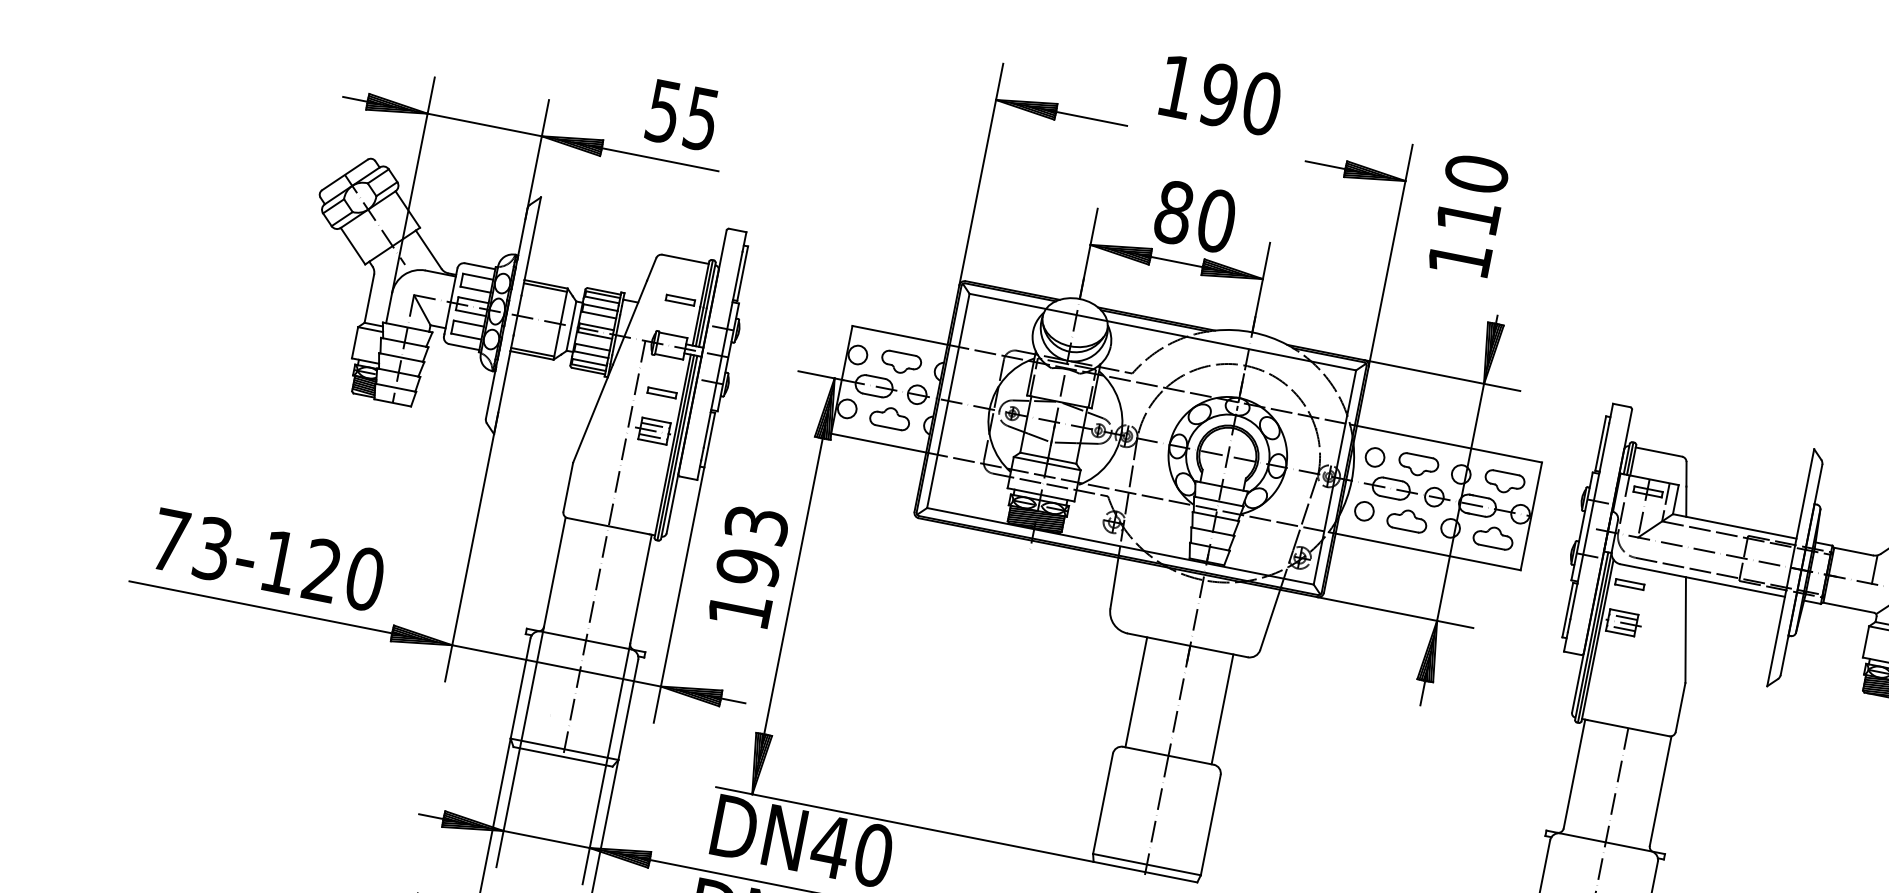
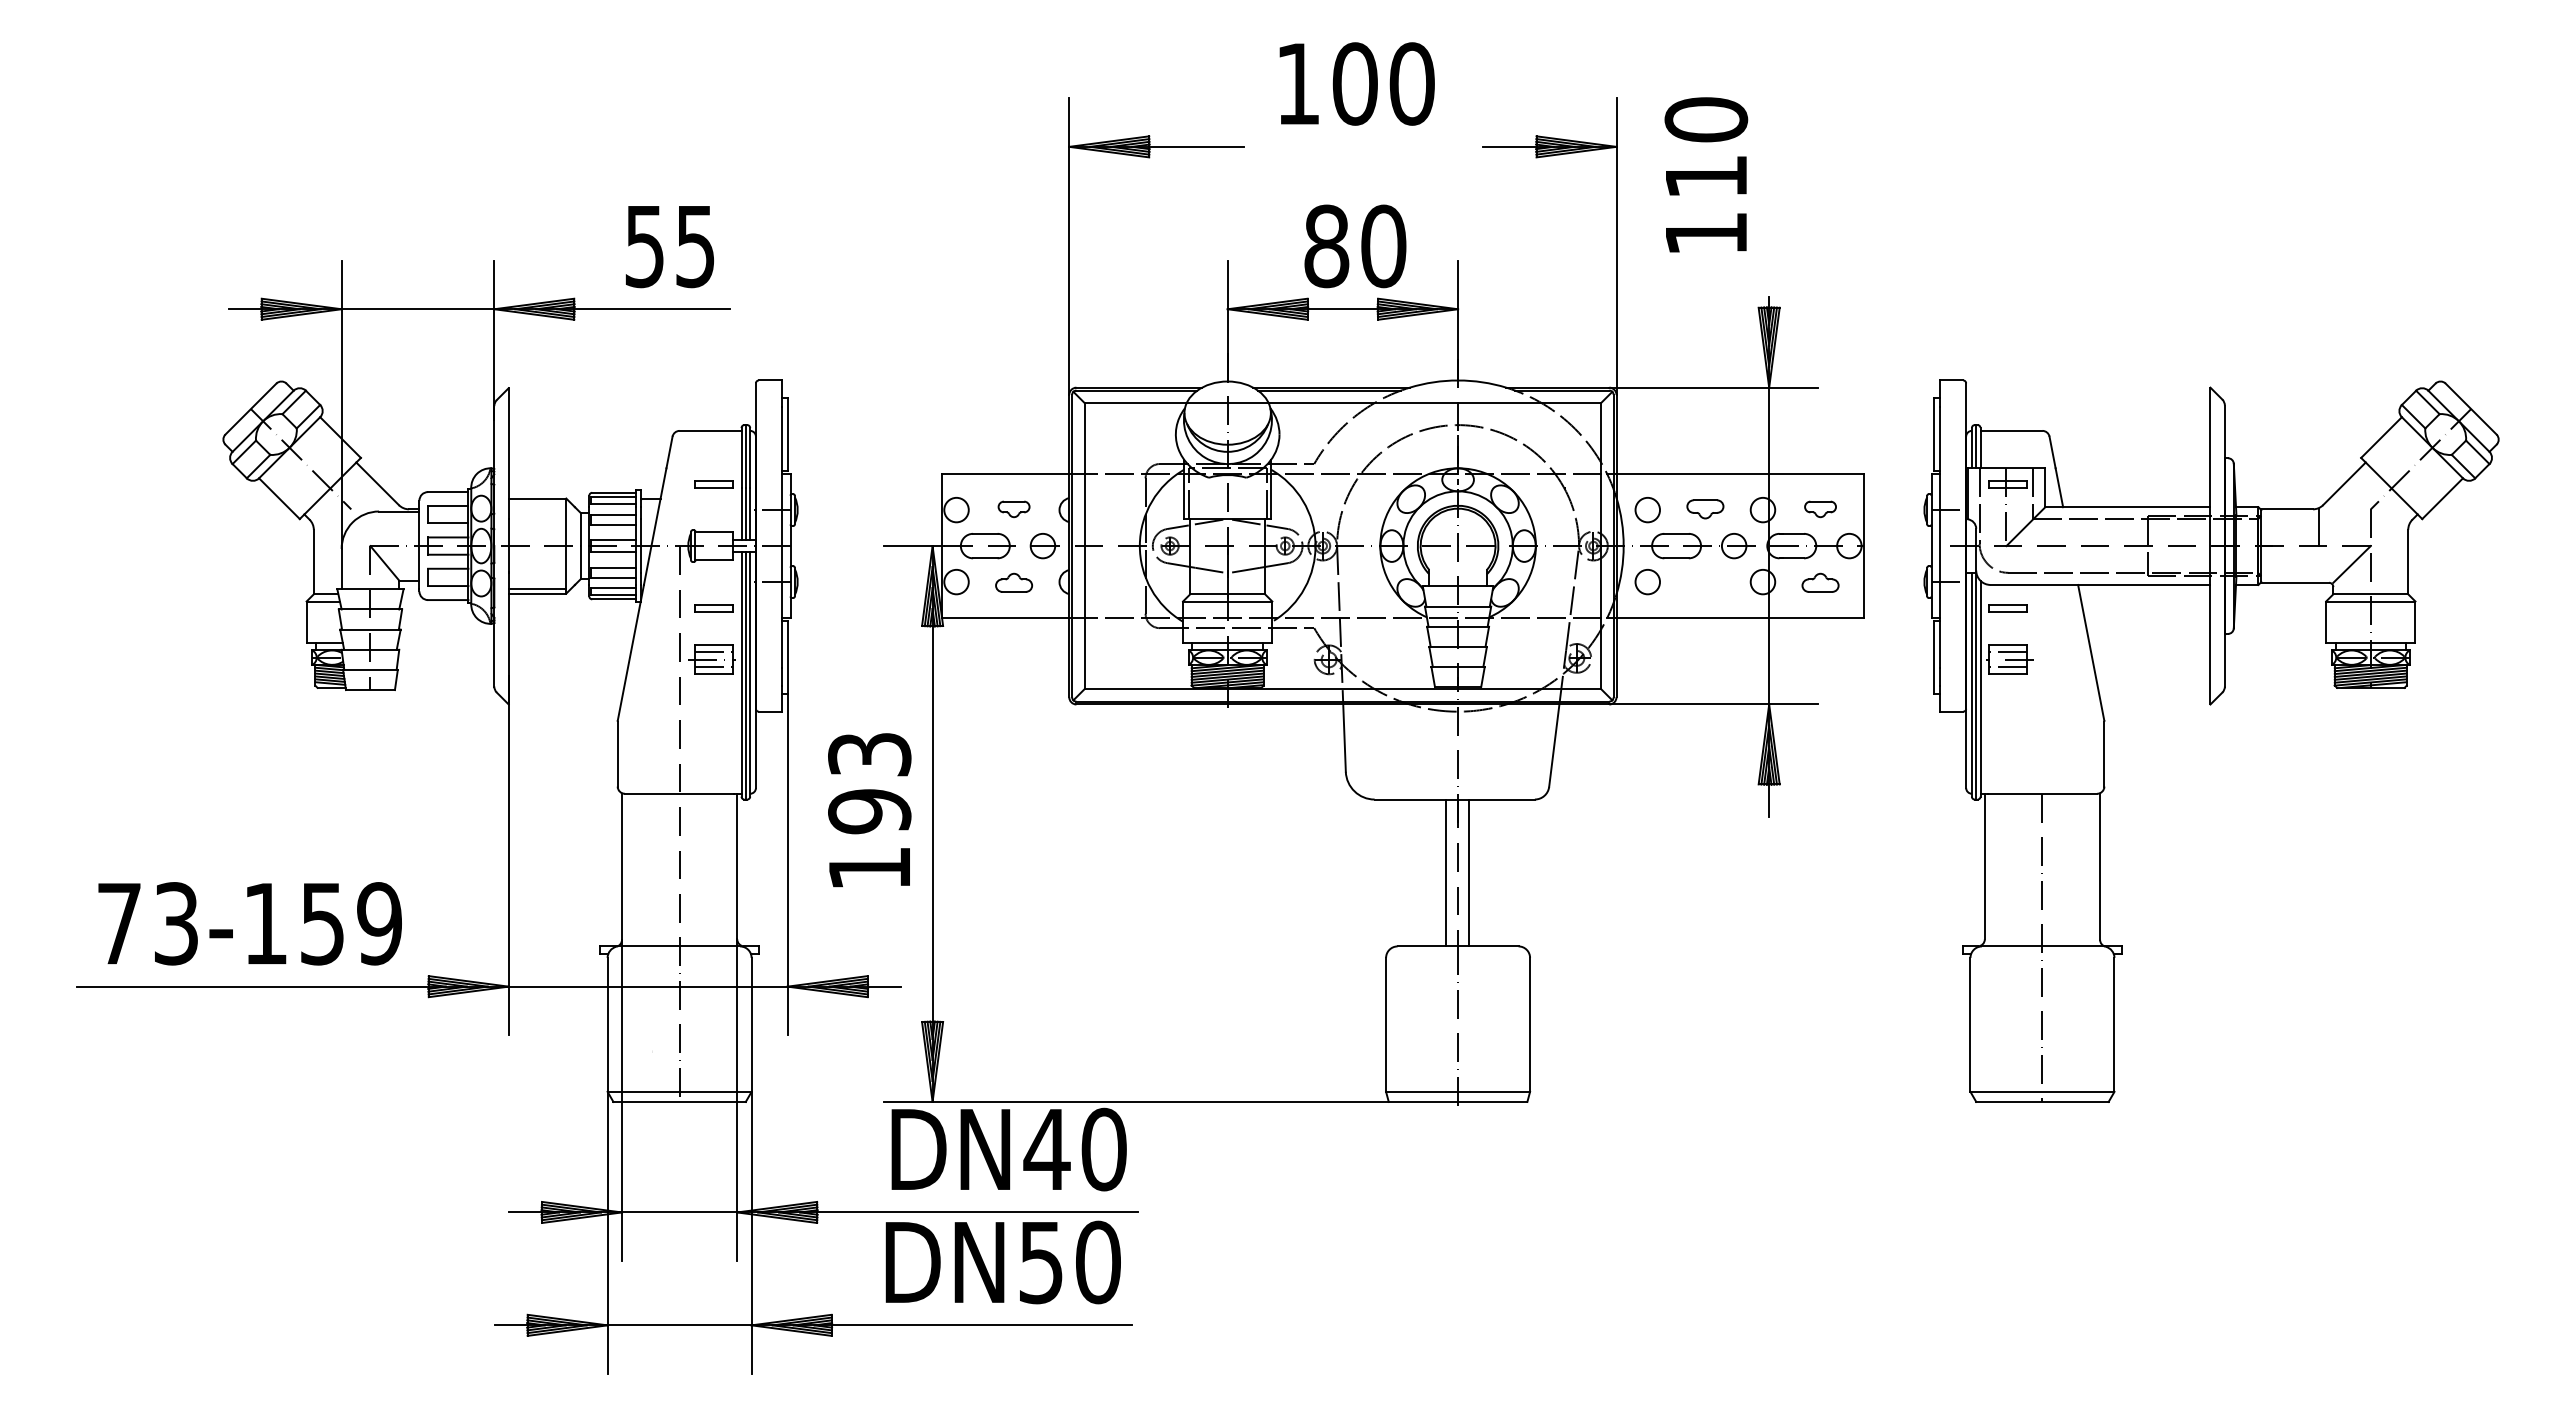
text: (1218, 94) -> (1354, 83), 190 -> 100
line: (545, 287) -> (537, 502), removed
part: (900, 363) -> (1013, 509), size x0.6
part: (889, 417) -> (1013, 582), size x0.7
part: (1418, 465) -> (1705, 509), size x0.7
part: (1504, 482) -> (1820, 509), size x0.6
part: (1407, 520) -> (1705, 582), removed
part: (1493, 537) -> (1820, 582), size x0.7
text: (343, 574) -> (351, 923), 73-120 -> 73-159
line: (1136, 691) -> (1446, 872), moved
line: (1222, 708) -> (1468, 872), moved

